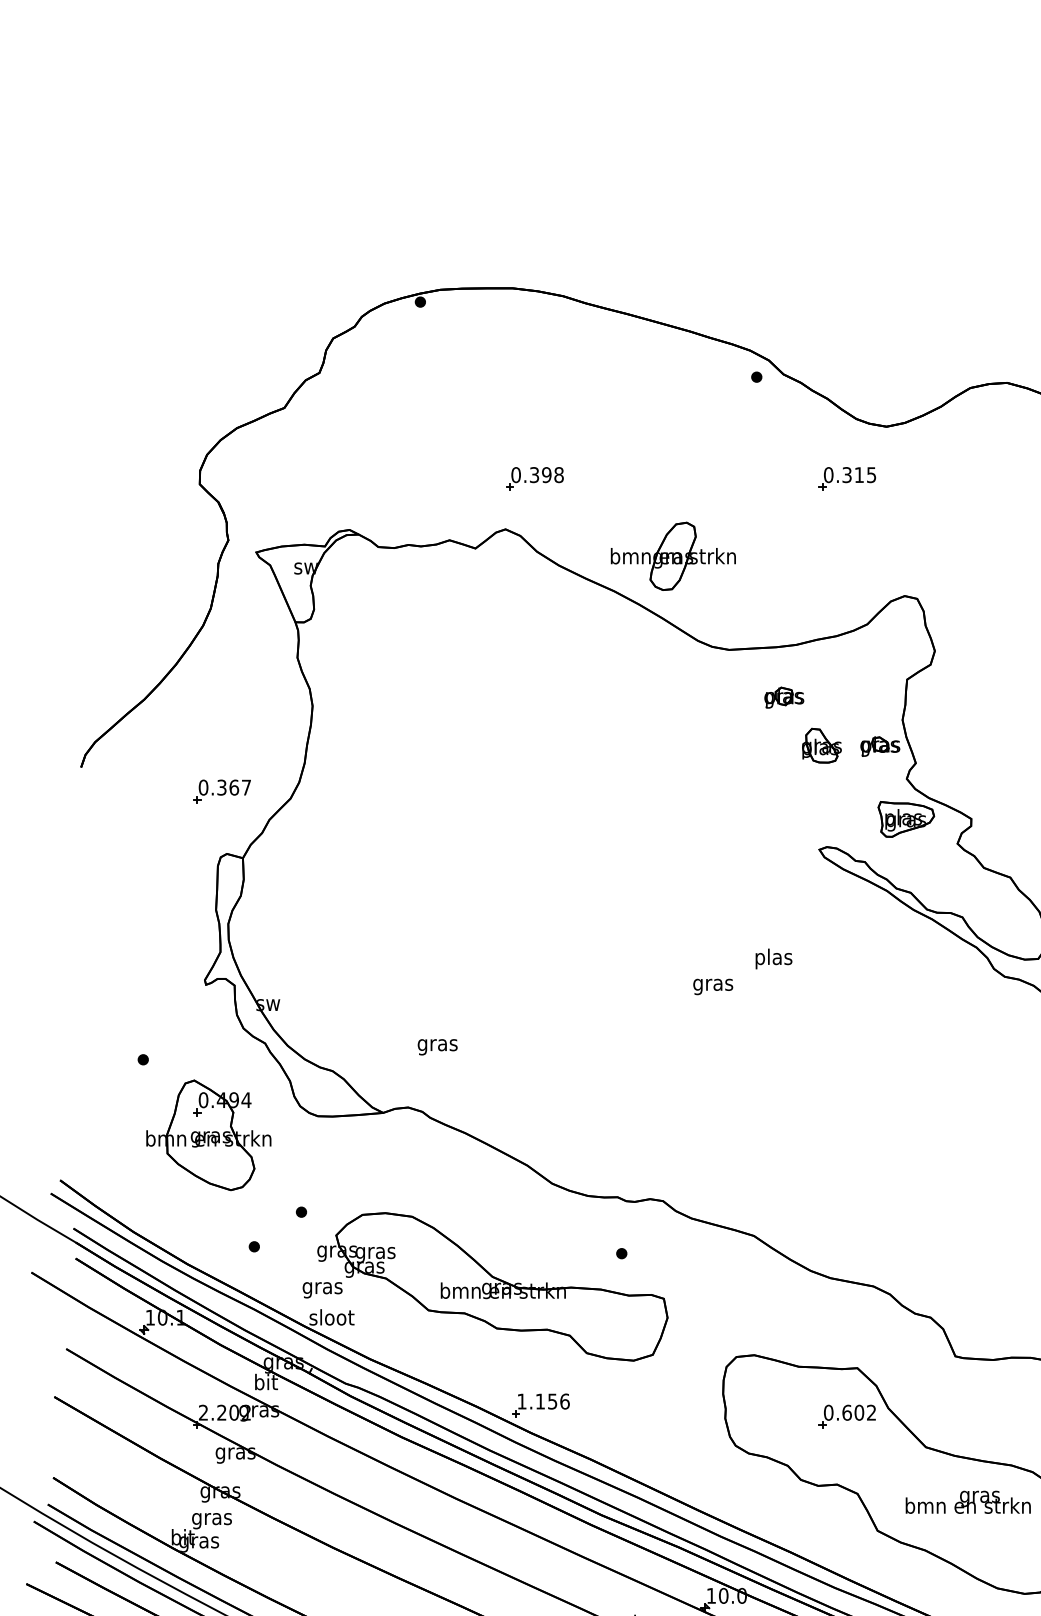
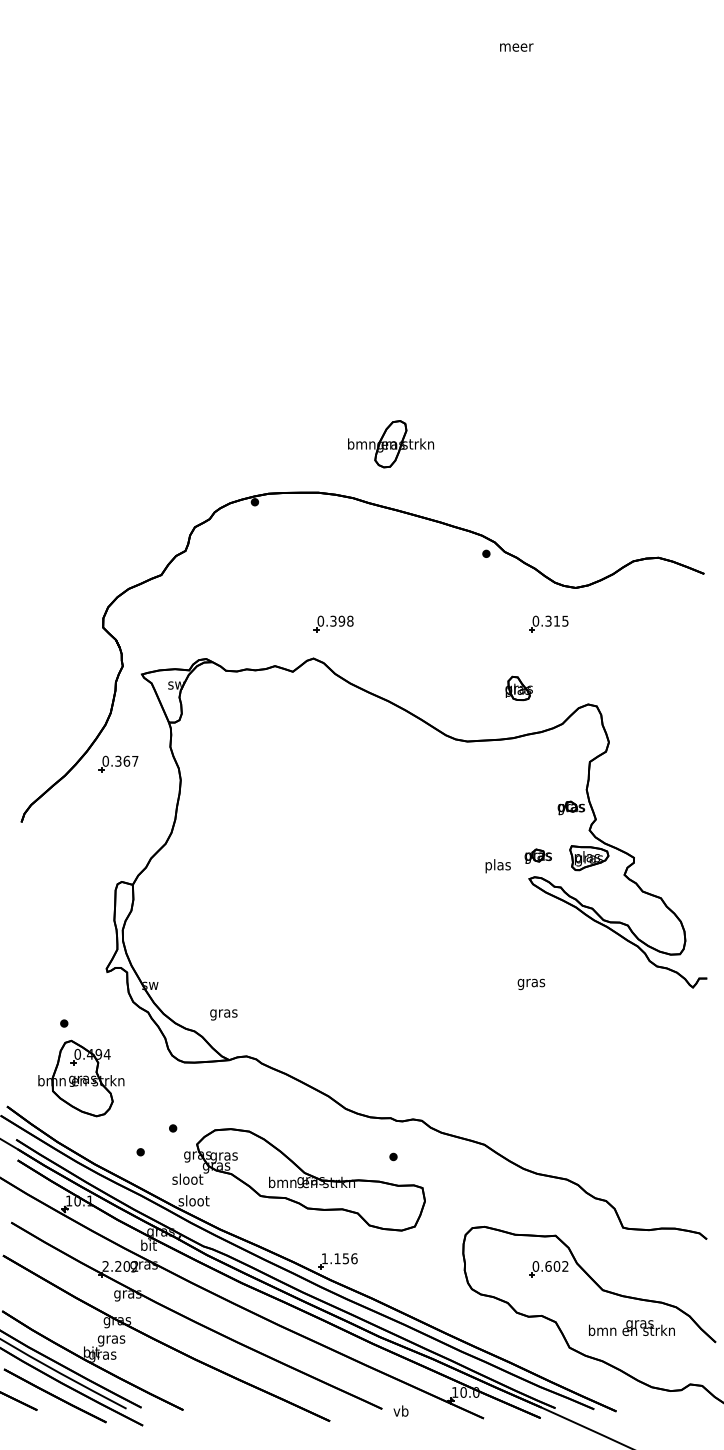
part: (674, 556) -> (391, 444), moved
part: (783, 696) -> (537, 855), moved
part: (820, 745) -> (518, 688), moved
part: (222, 790) -> (118, 763), moved
text: (772, 959) -> (497, 866), moved
text: (713, 987) -> (531, 984), moved
text: (437, 1046) -> (223, 1014), moved
part: (209, 1135) -> (81, 1078), moved
text: (322, 1287) -> (187, 1180), gras -> sloot

